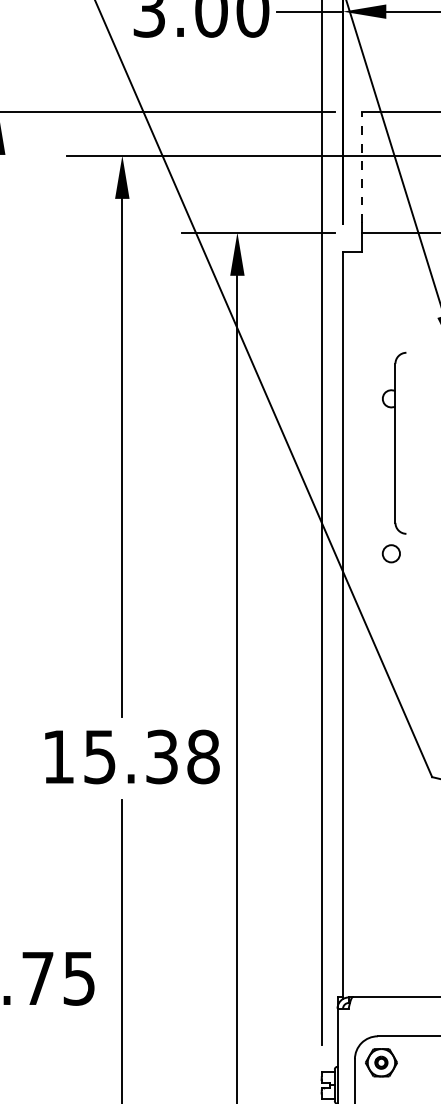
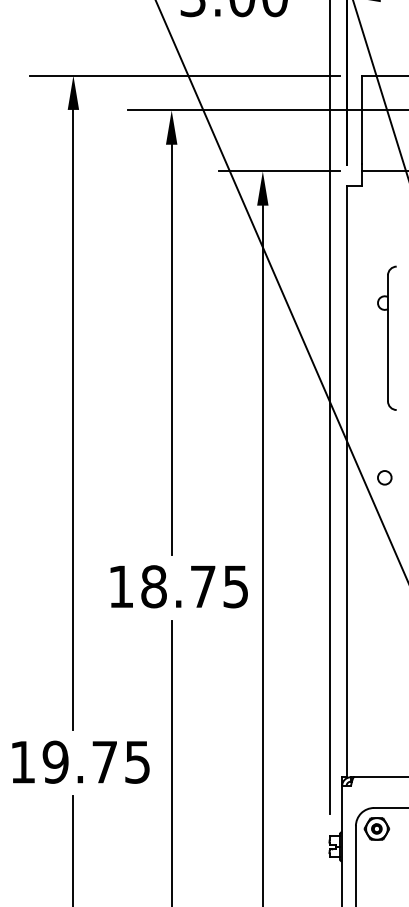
line: (361, 167) -> (361, 119), dashed -> solid
circle: (391, 553) -> (384, 477), moved
text: (151, 756) -> (194, 586), 15.38 -> 18.75

